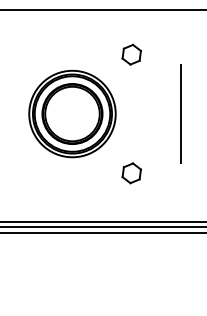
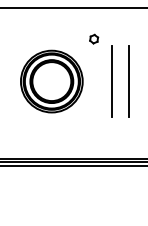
part: (131, 54) -> (93, 39), size x0.6
line: (156, 113) -> (111, 81), added
part: (131, 173) -> (93, 124), removed

